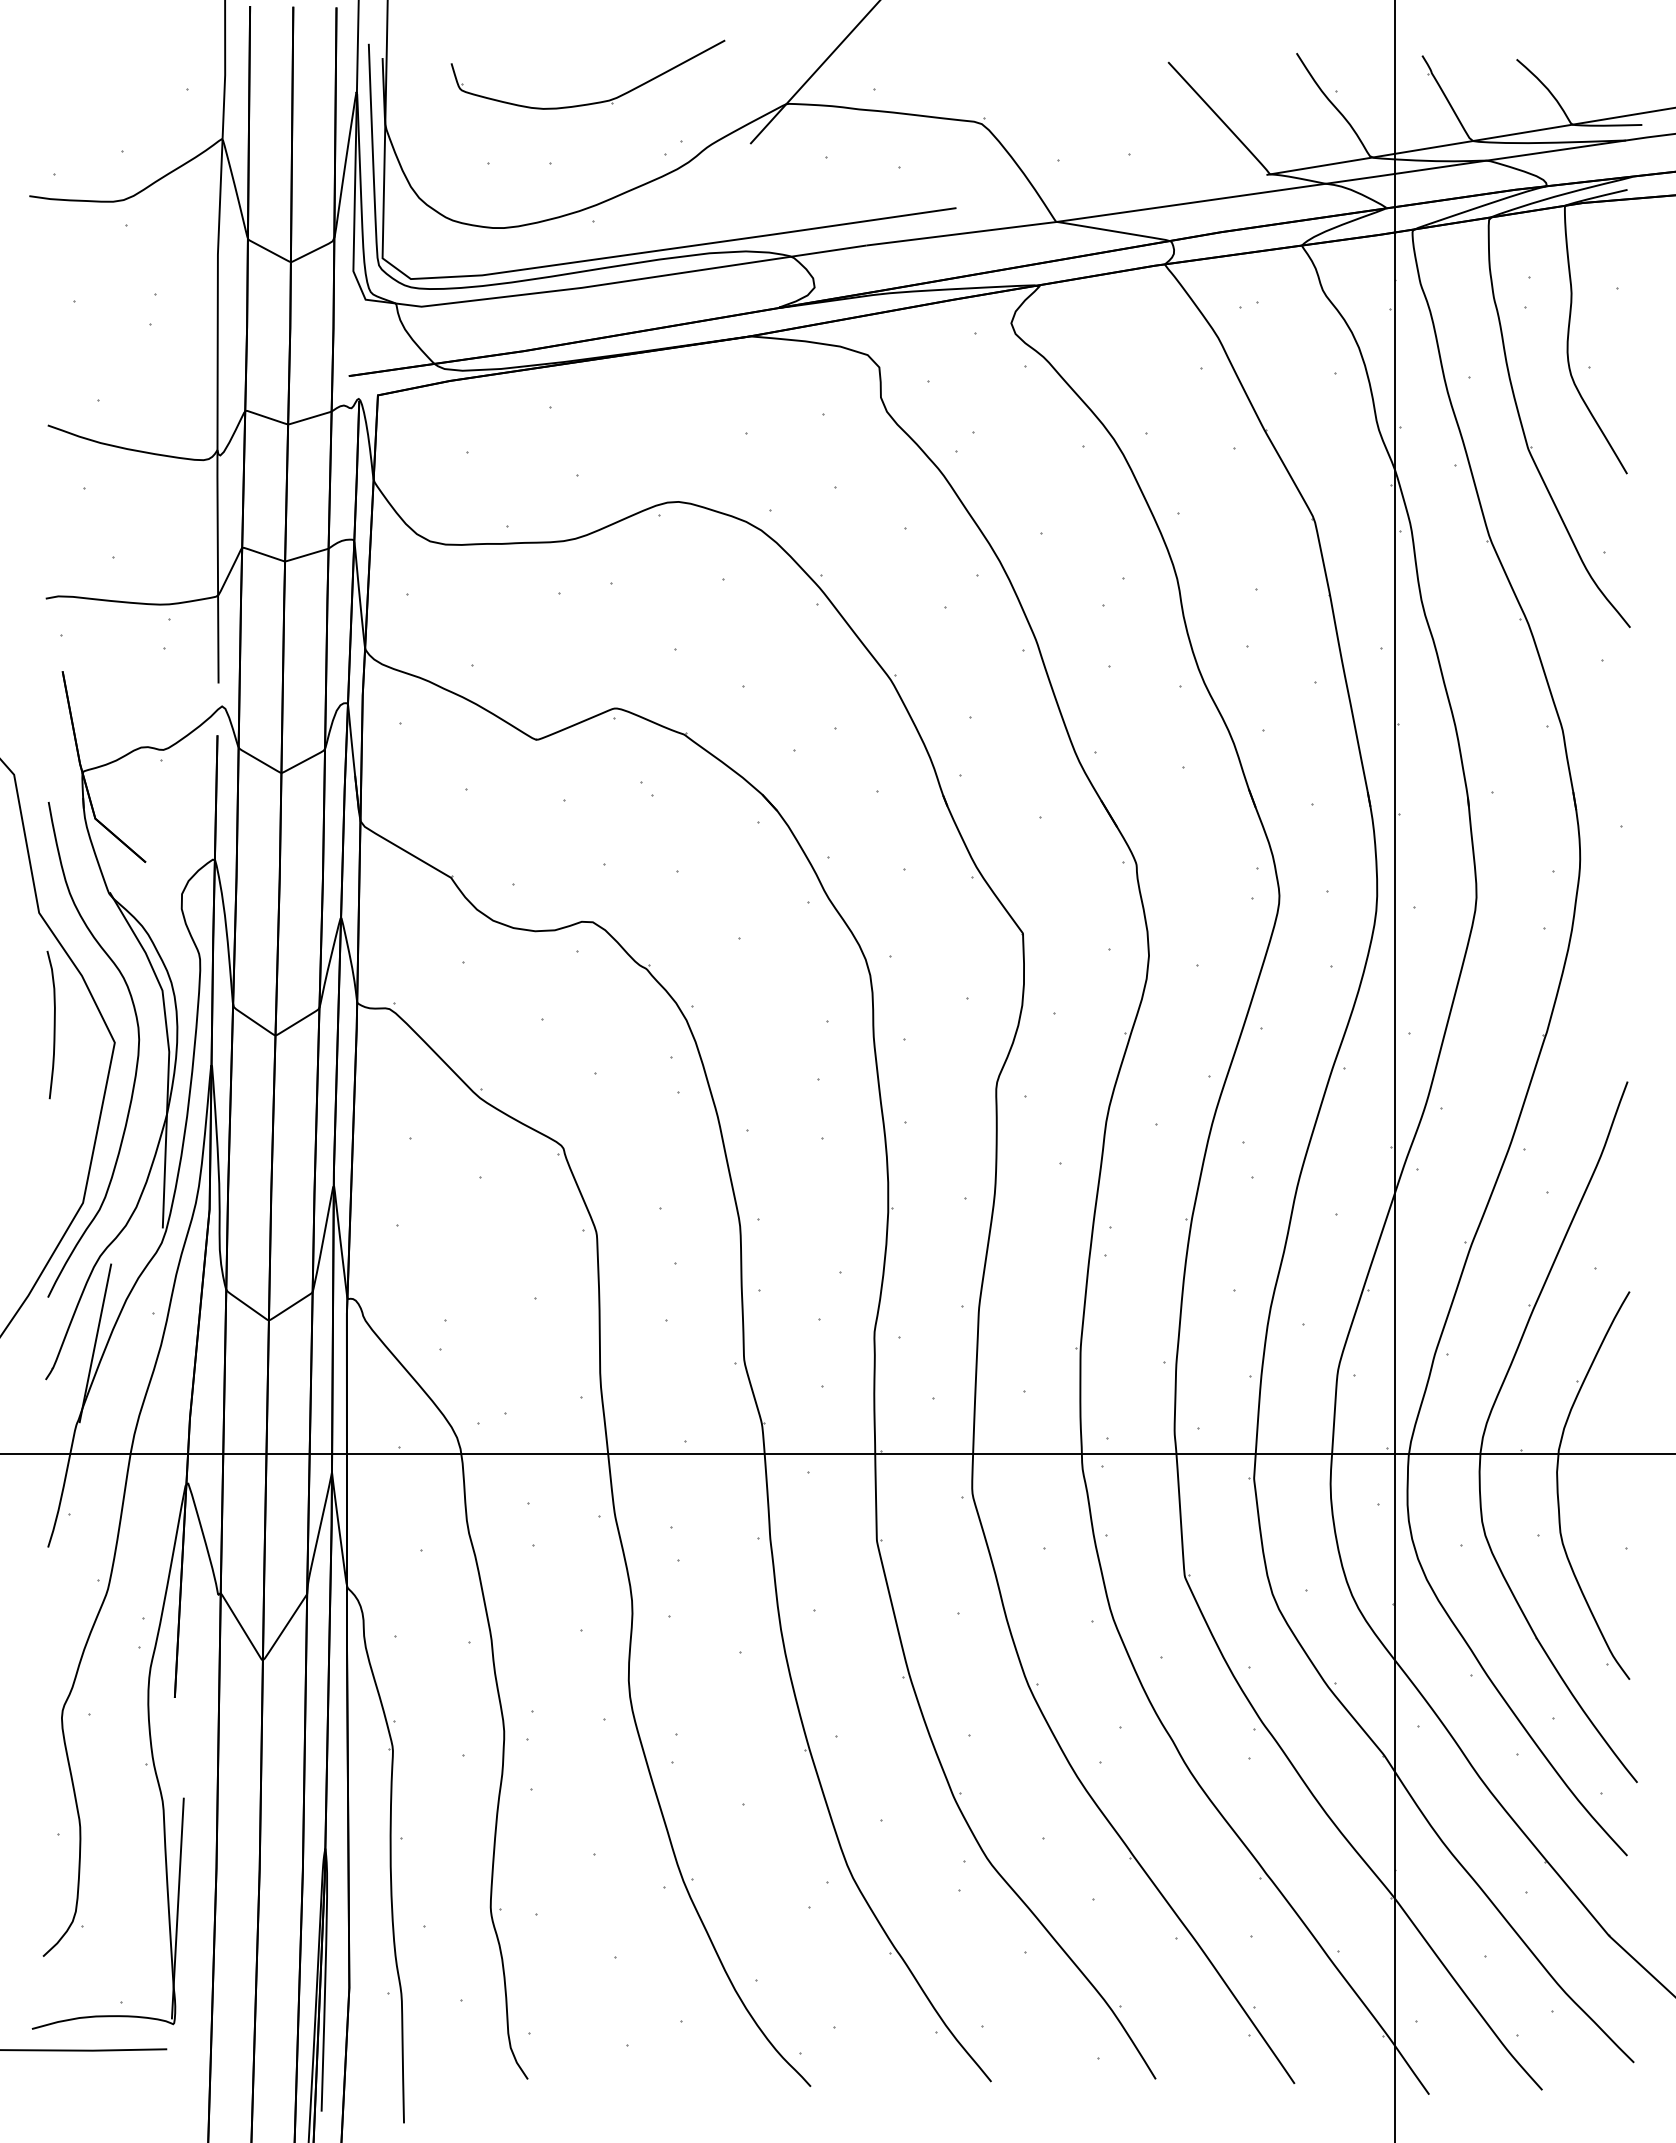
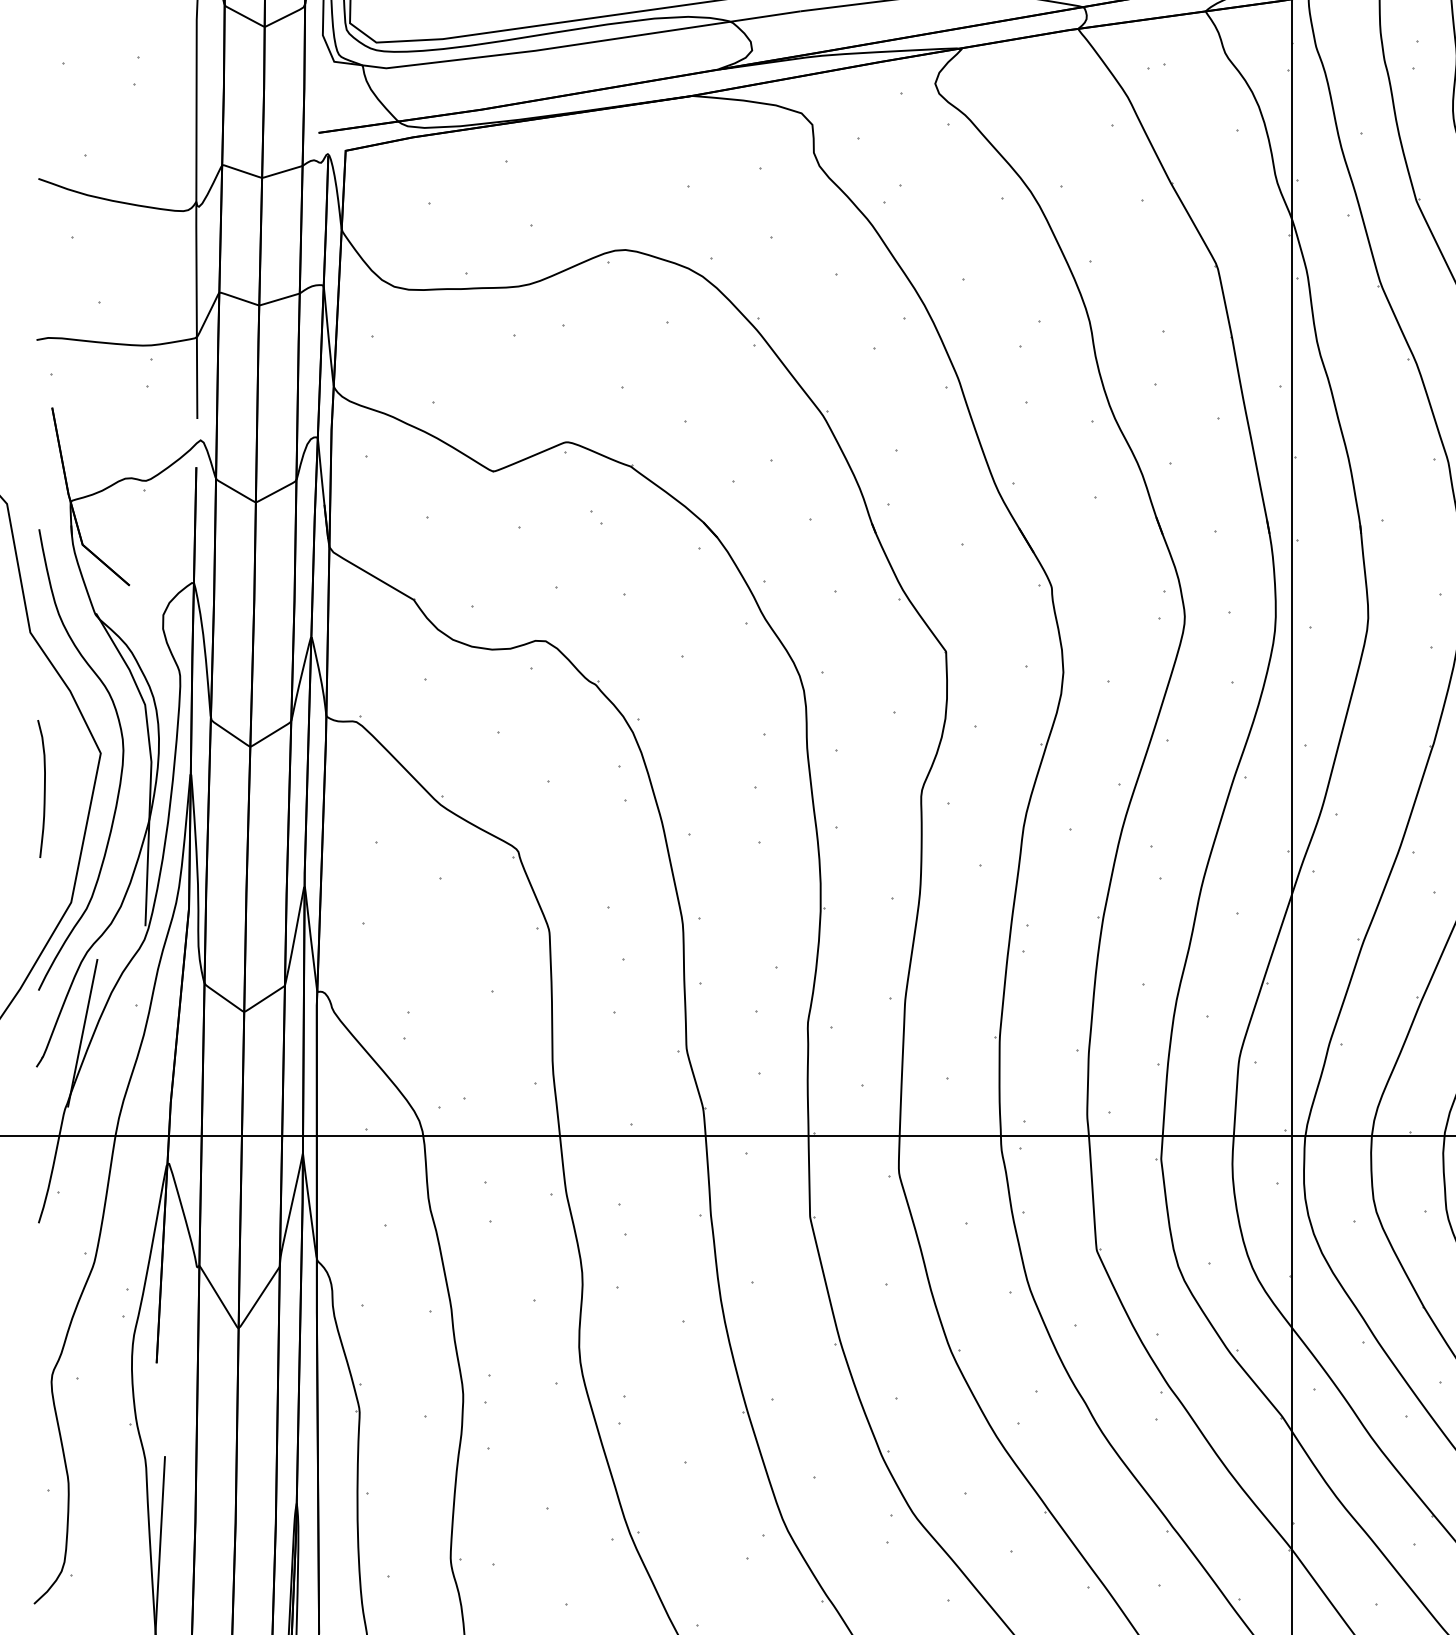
curve: (53, 1024) -> (43, 788), moved

